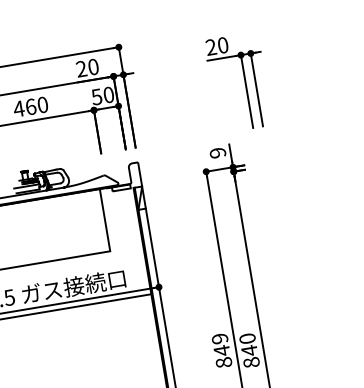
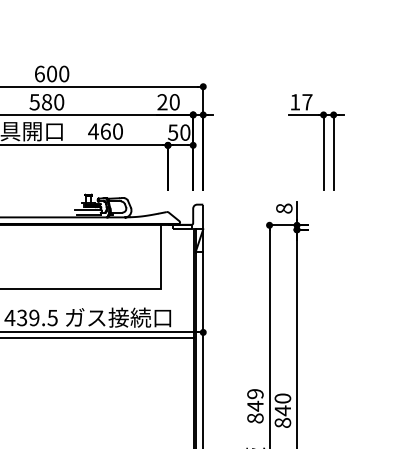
text: (217, 46) -> (301, 102), 20 -> 17
text: (218, 152) -> (284, 208), 9 -> 8

